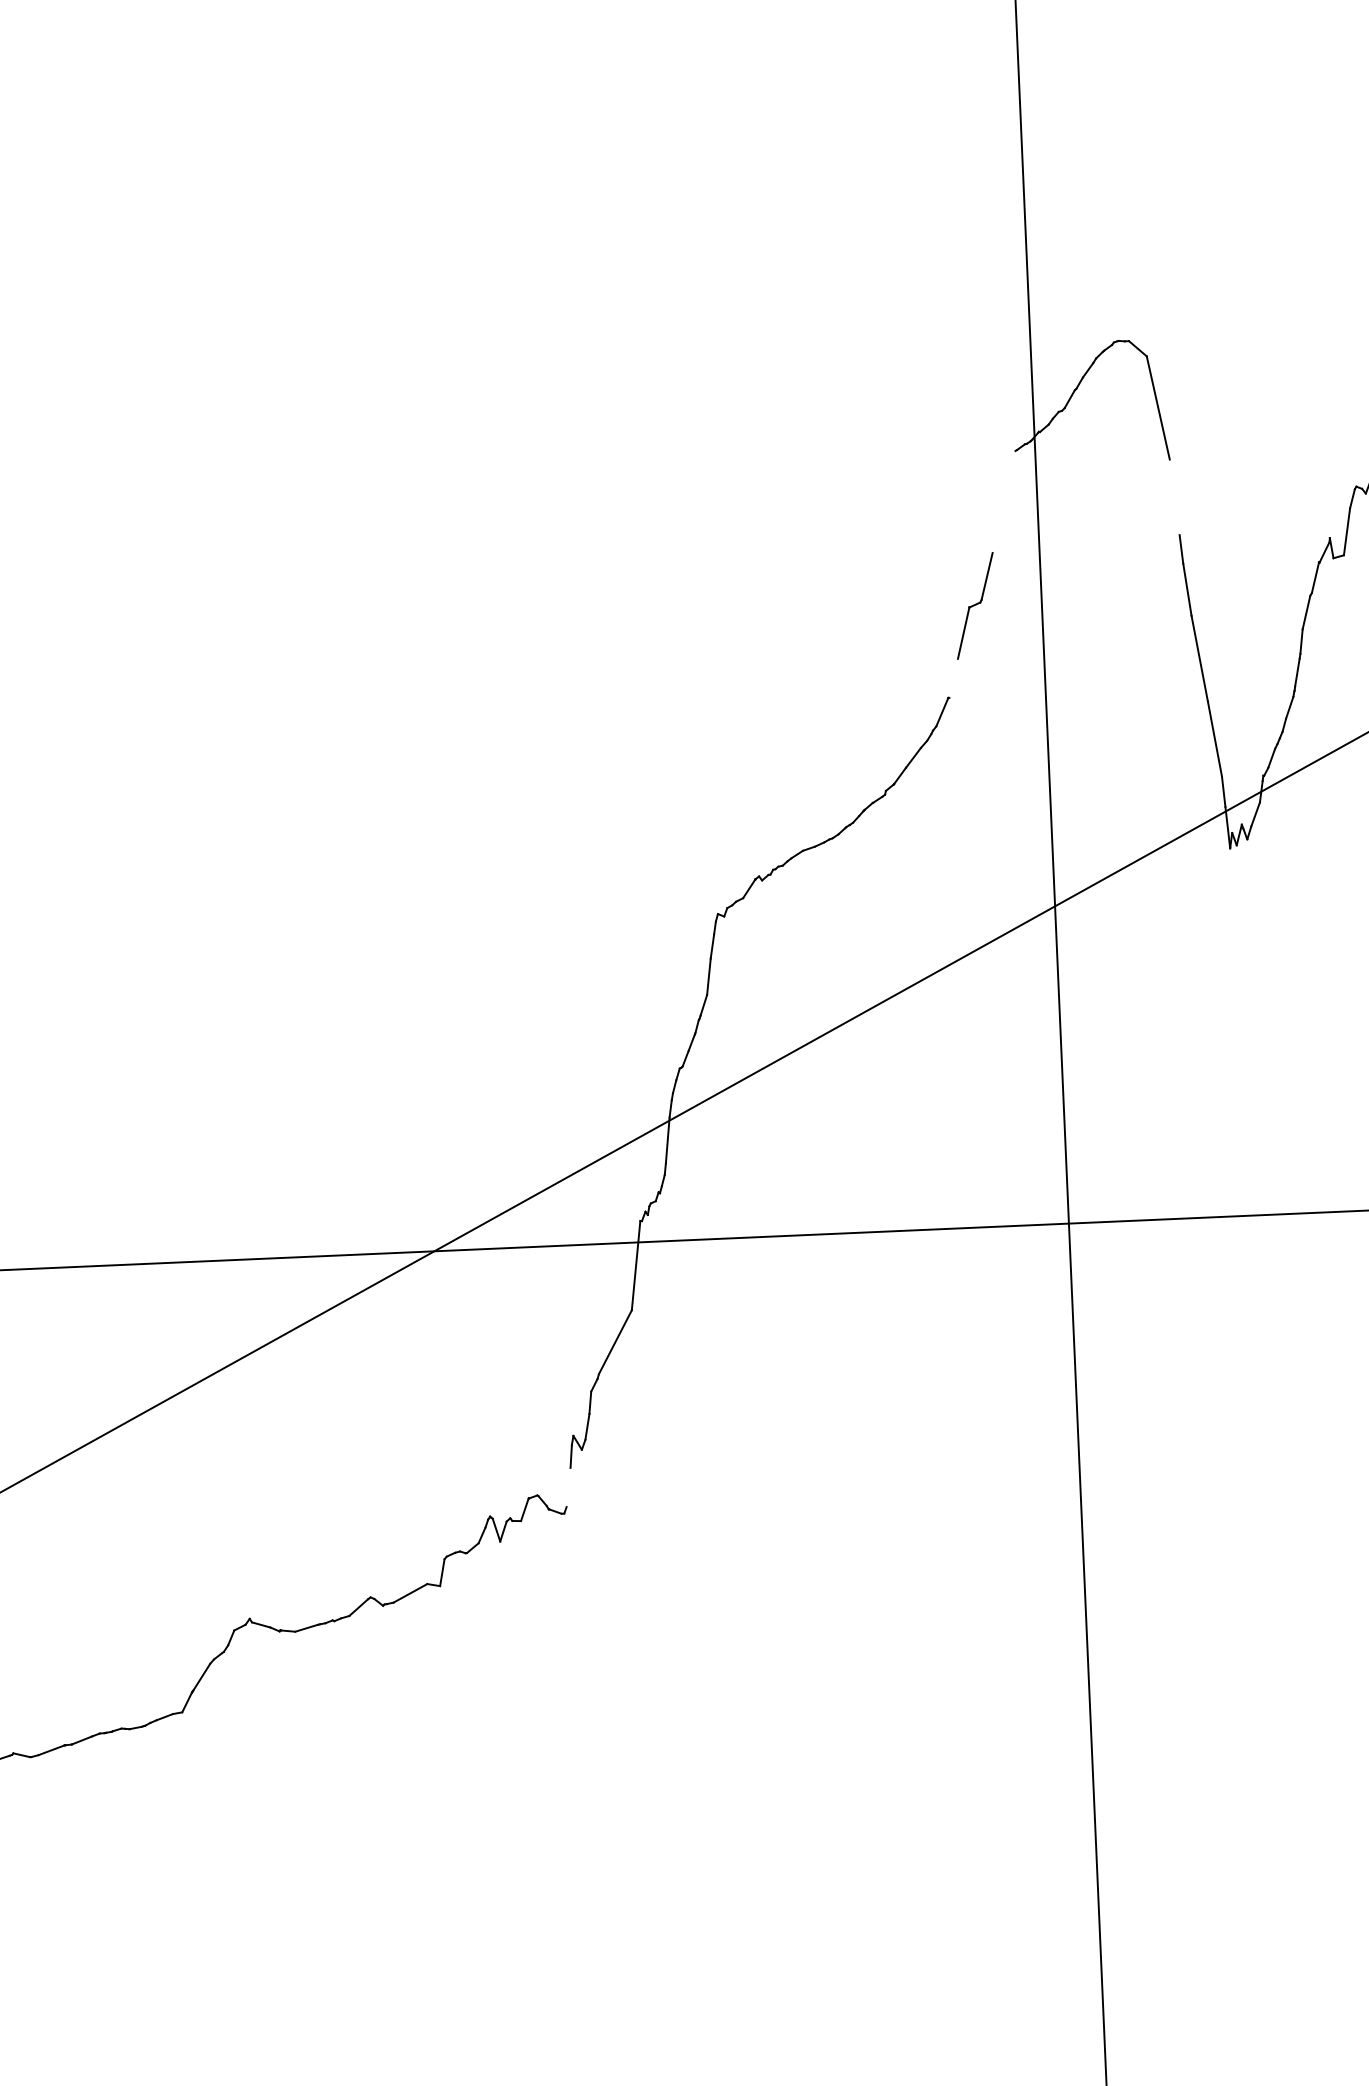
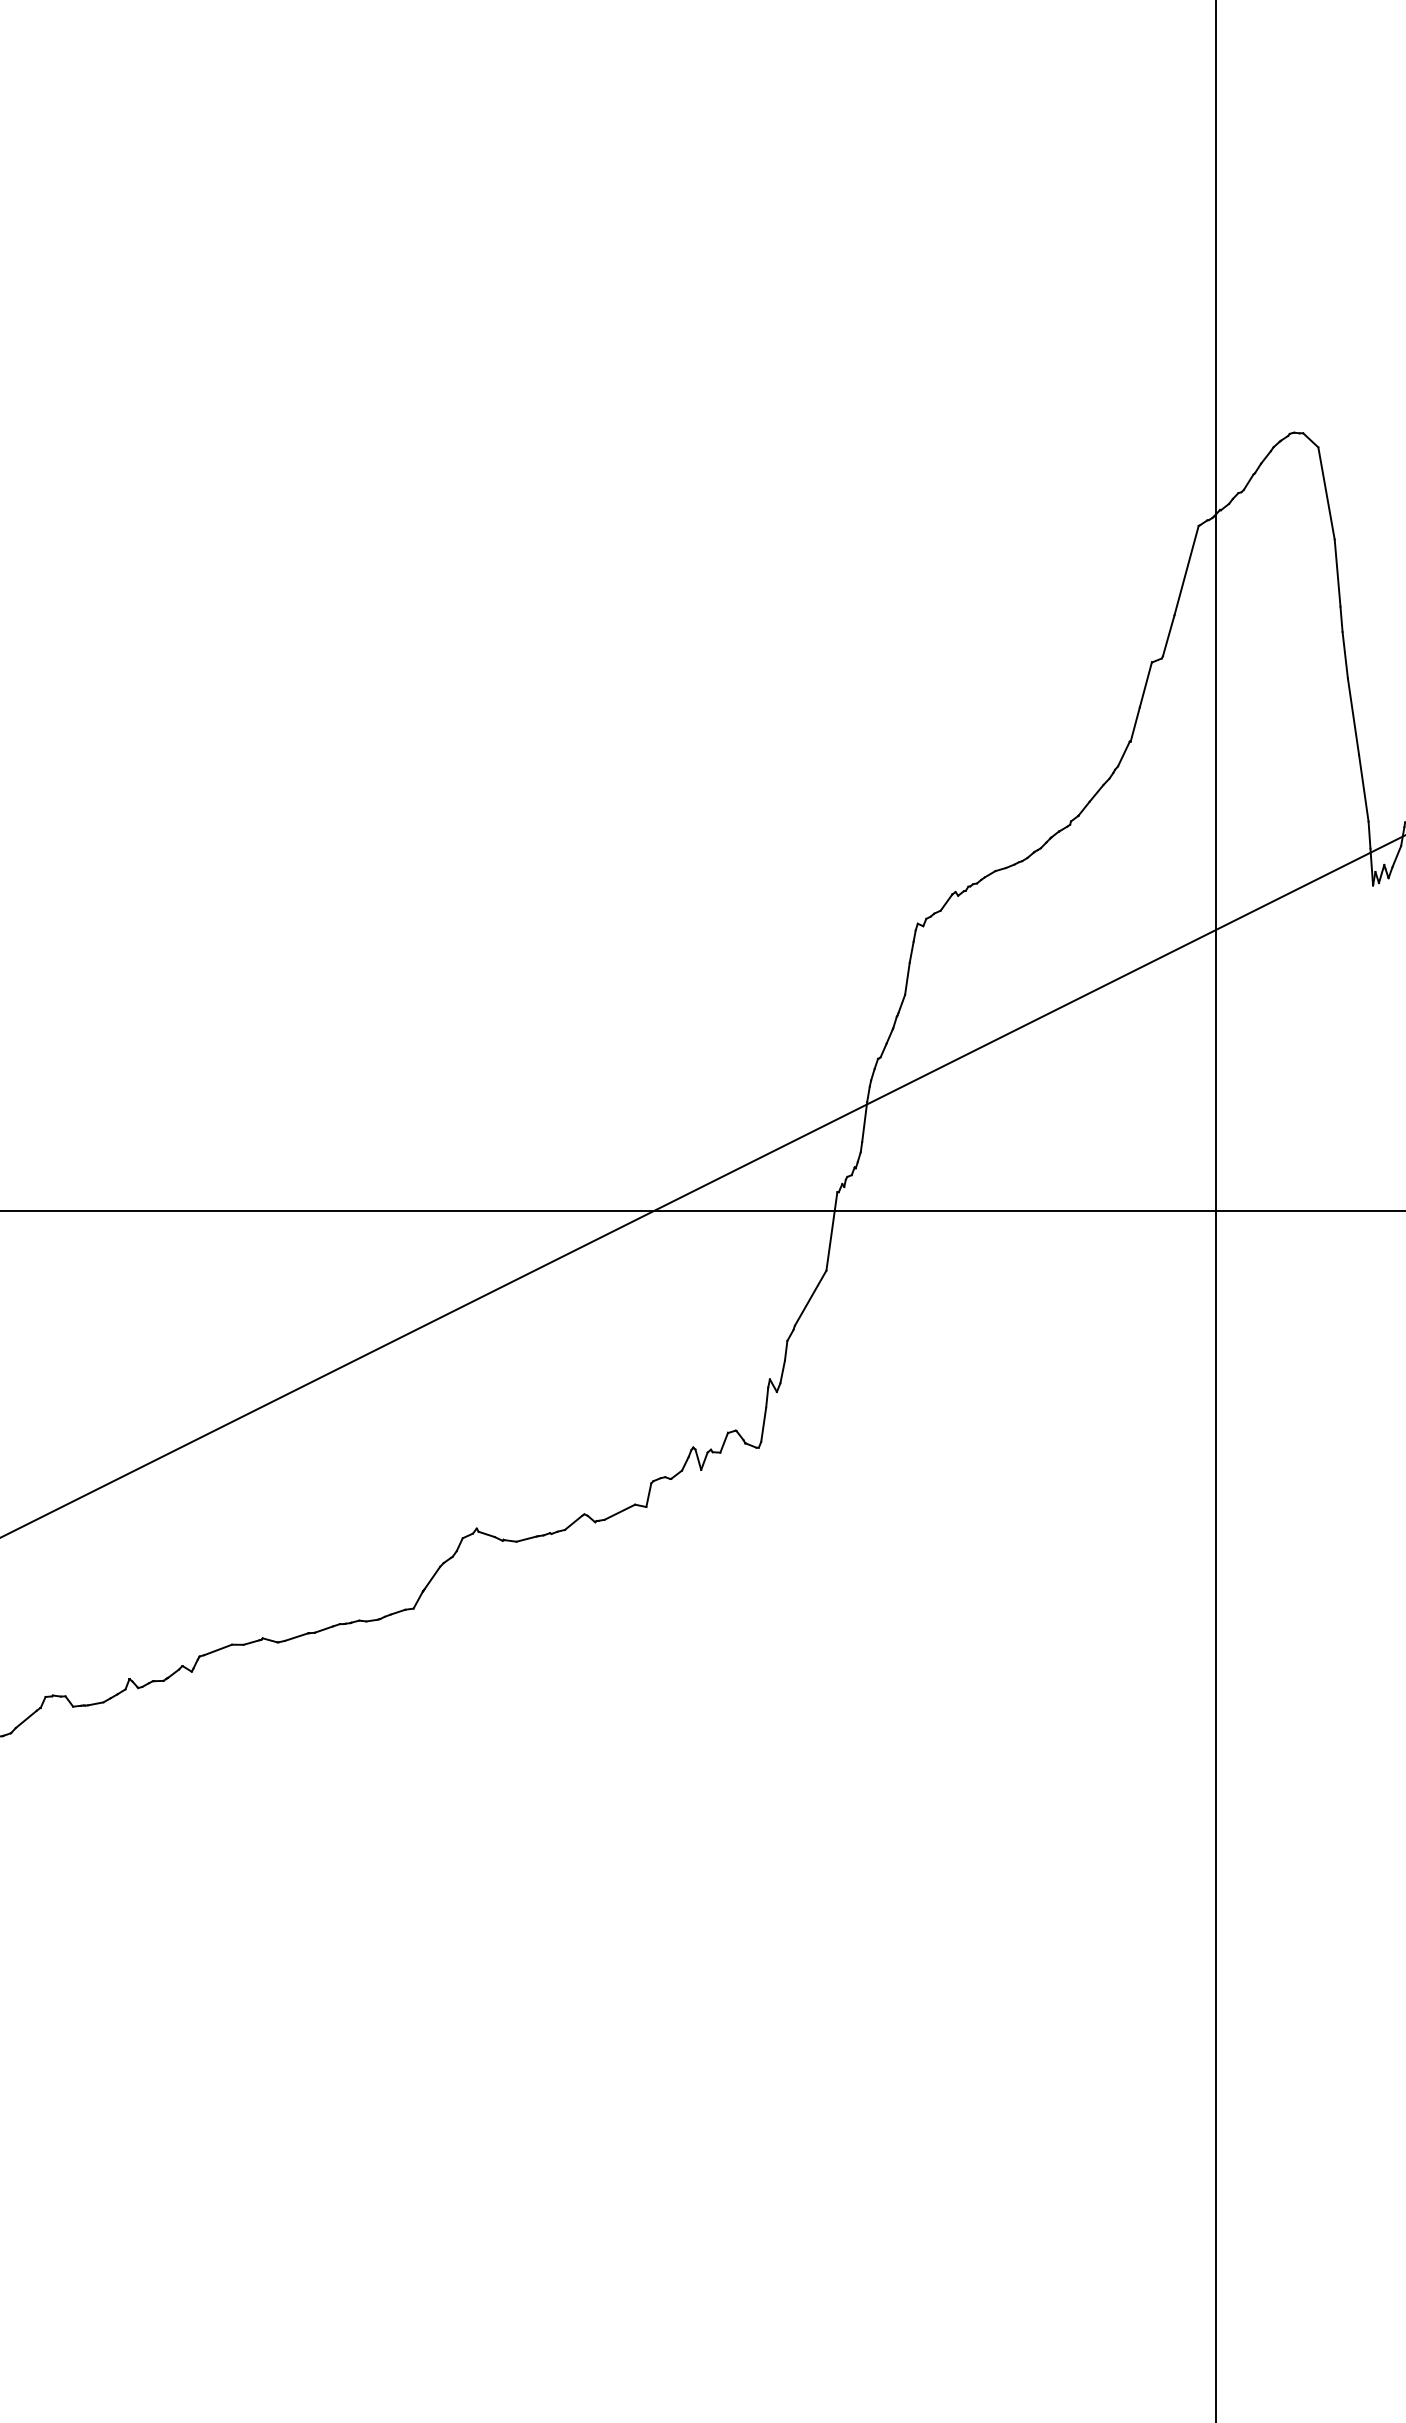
line: (1174, 496) -> (1337, 572), added
line: (1003, 501) -> (1186, 570), added
line: (952, 678) -> (1134, 724), added
line: (568, 1487) -> (763, 1424), added

